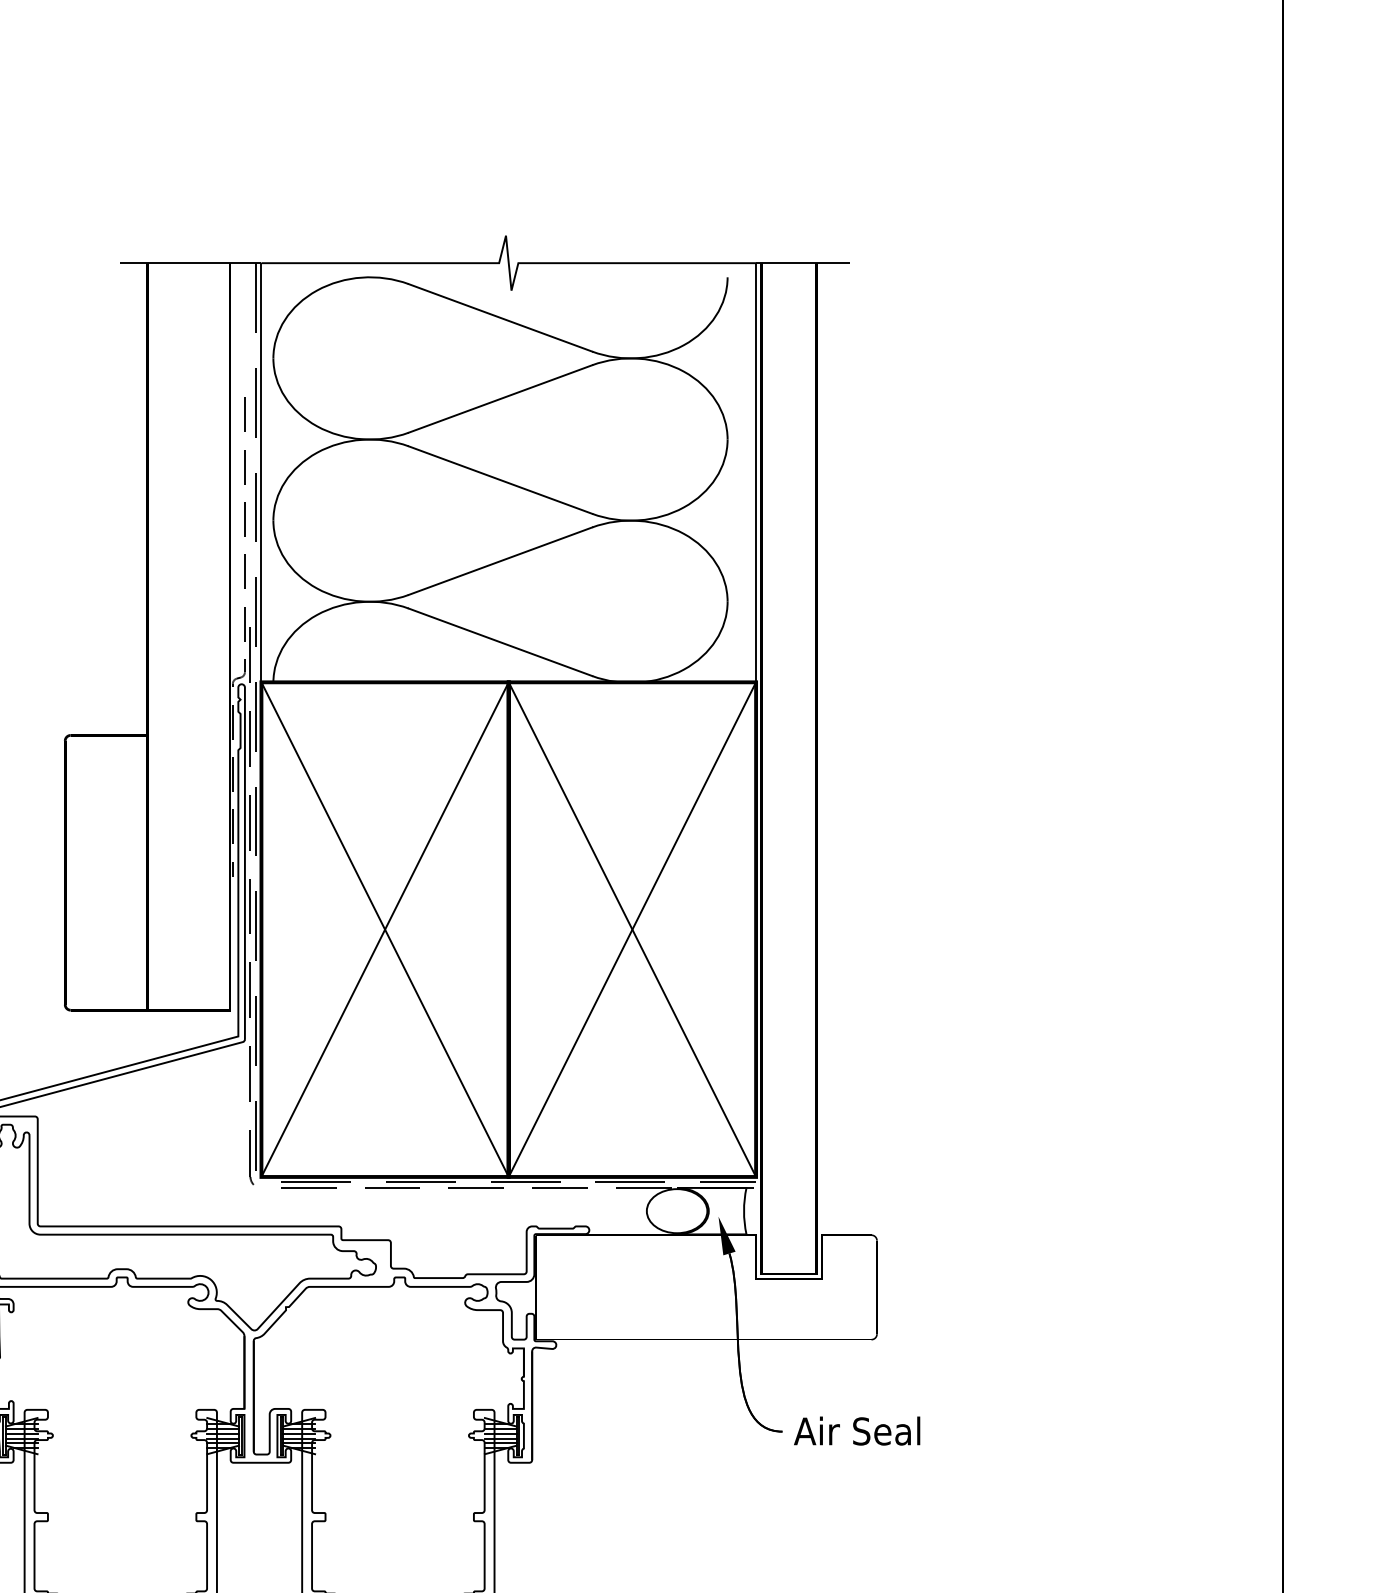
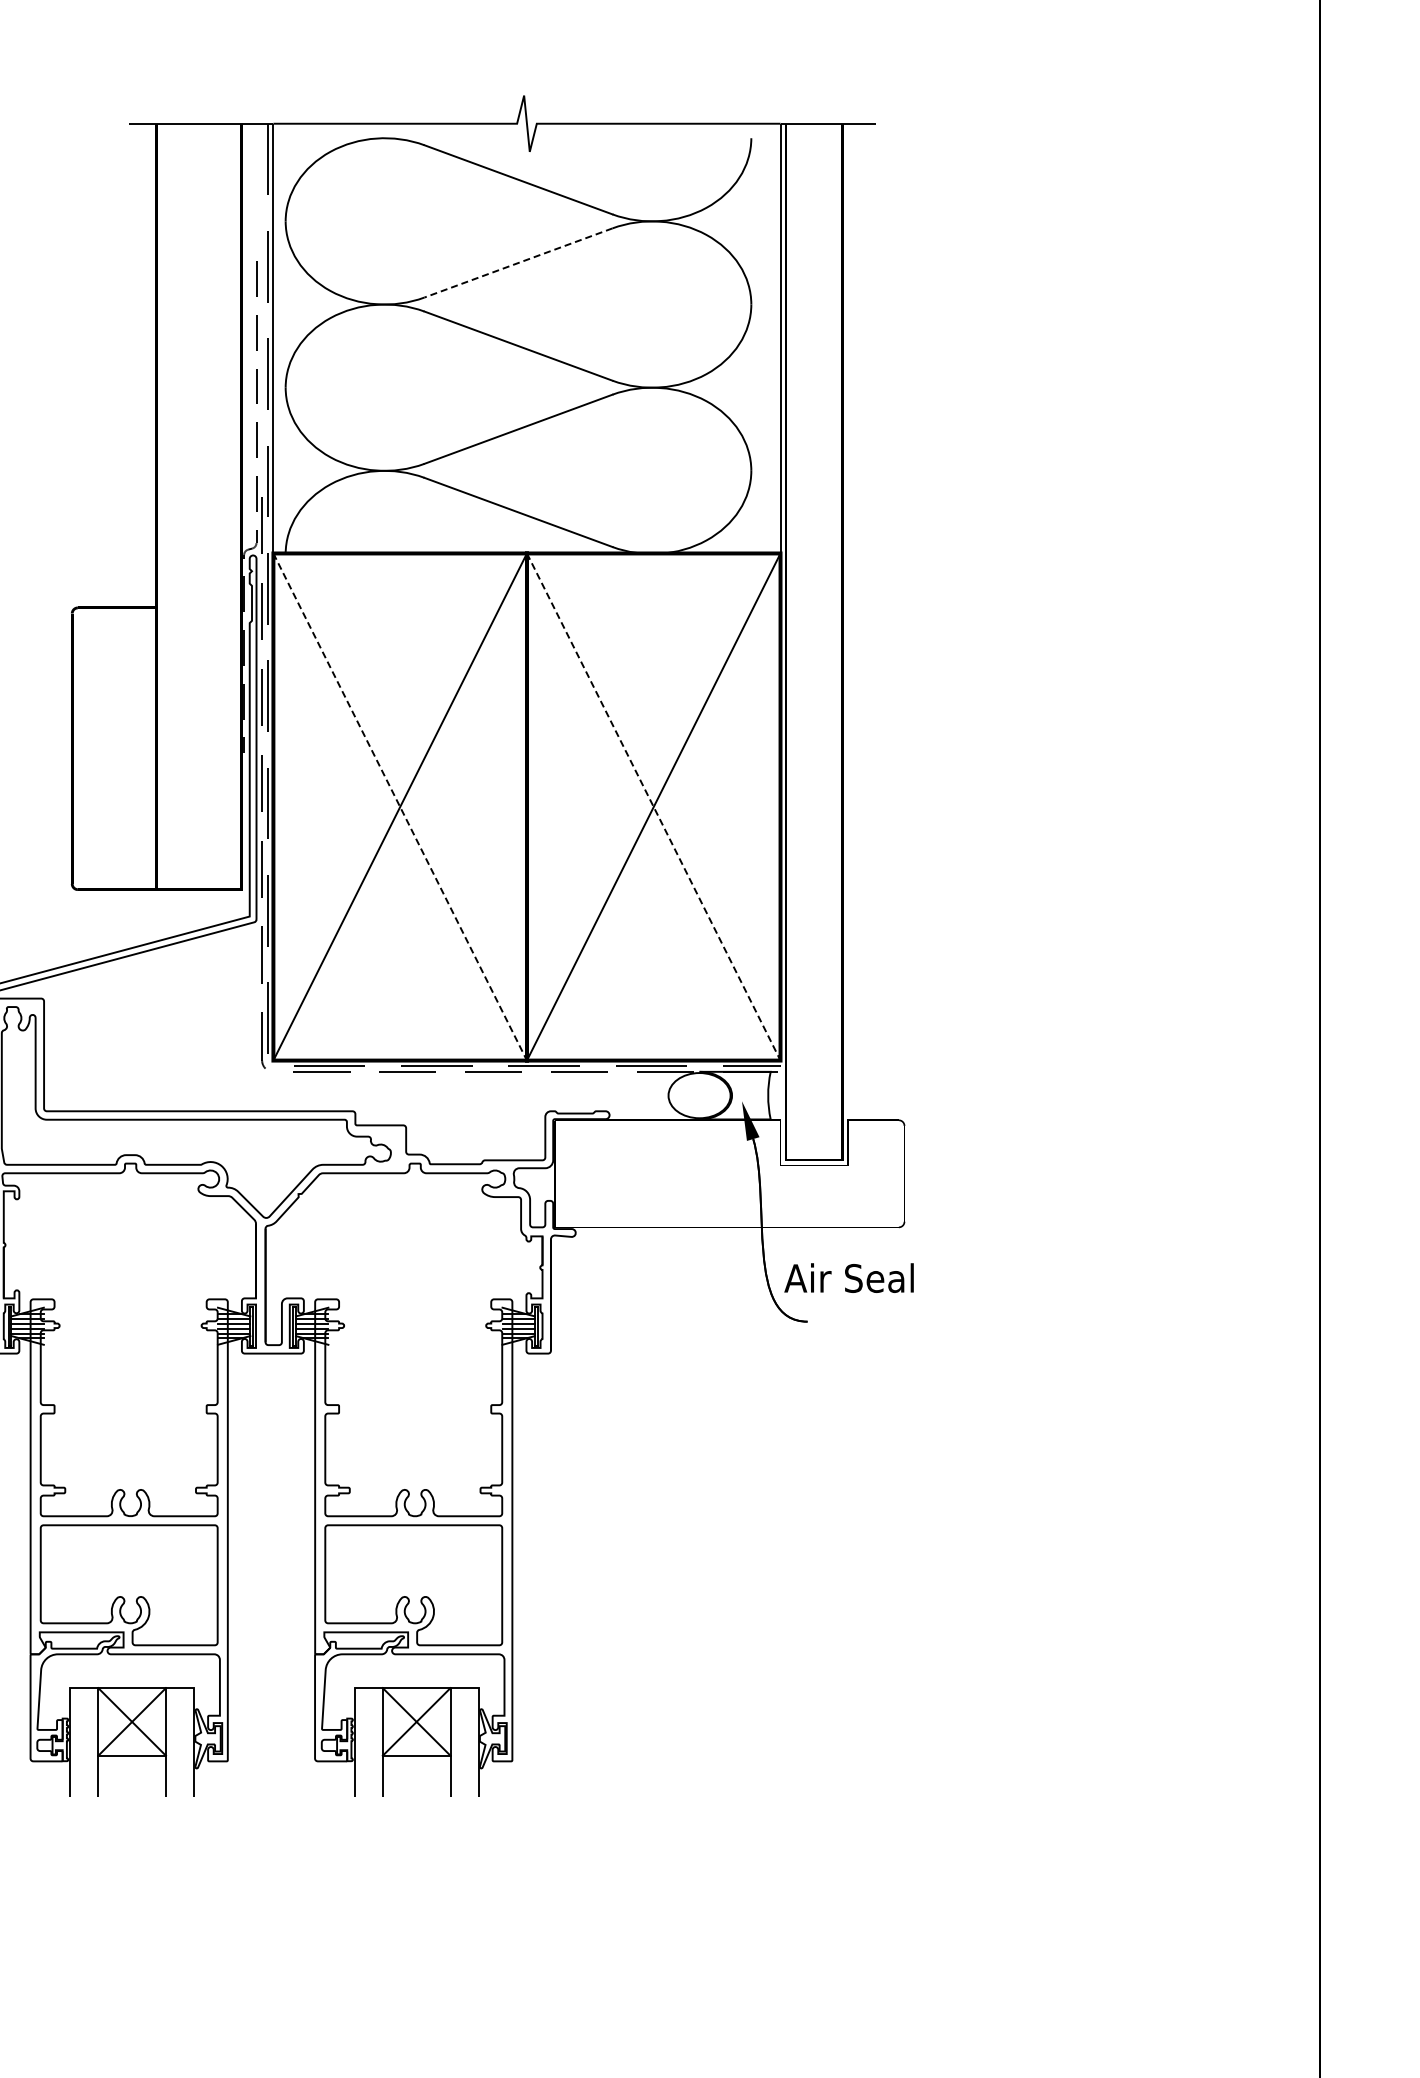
line: (500, 399) -> (518, 263), solid -> dashed
line: (385, 930) -> (400, 807), solid -> dashed
line: (632, 930) -> (653, 807), solid -> dashed
text: (856, 1430) -> (848, 1277), moved

